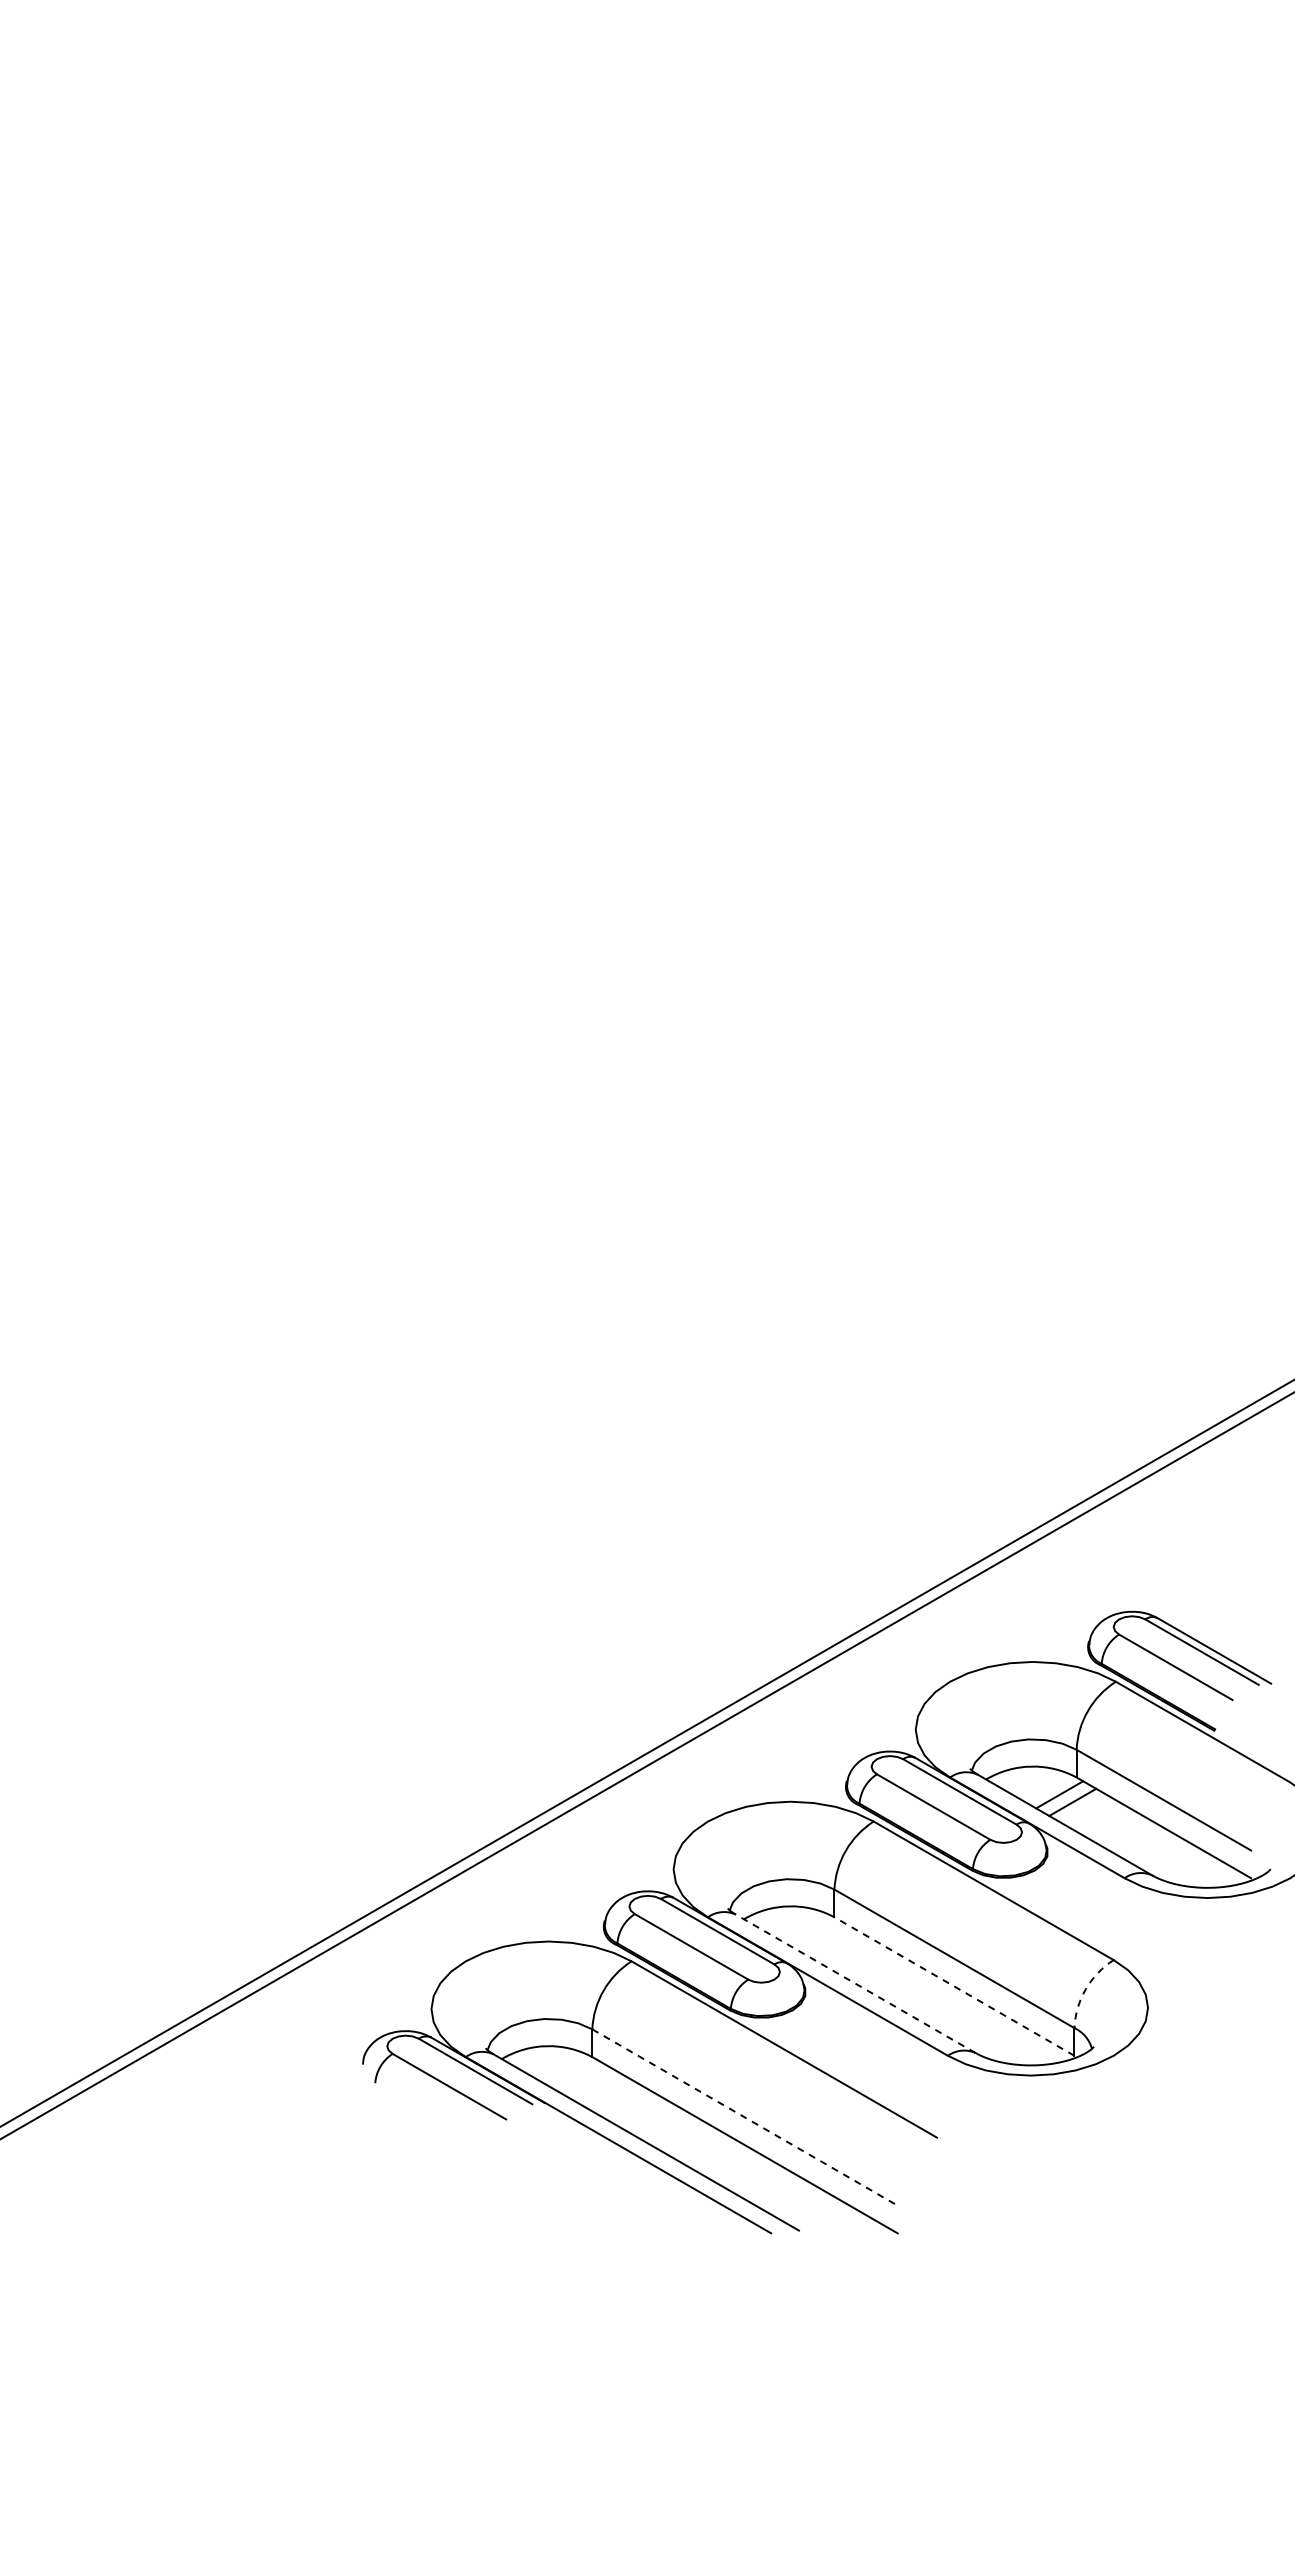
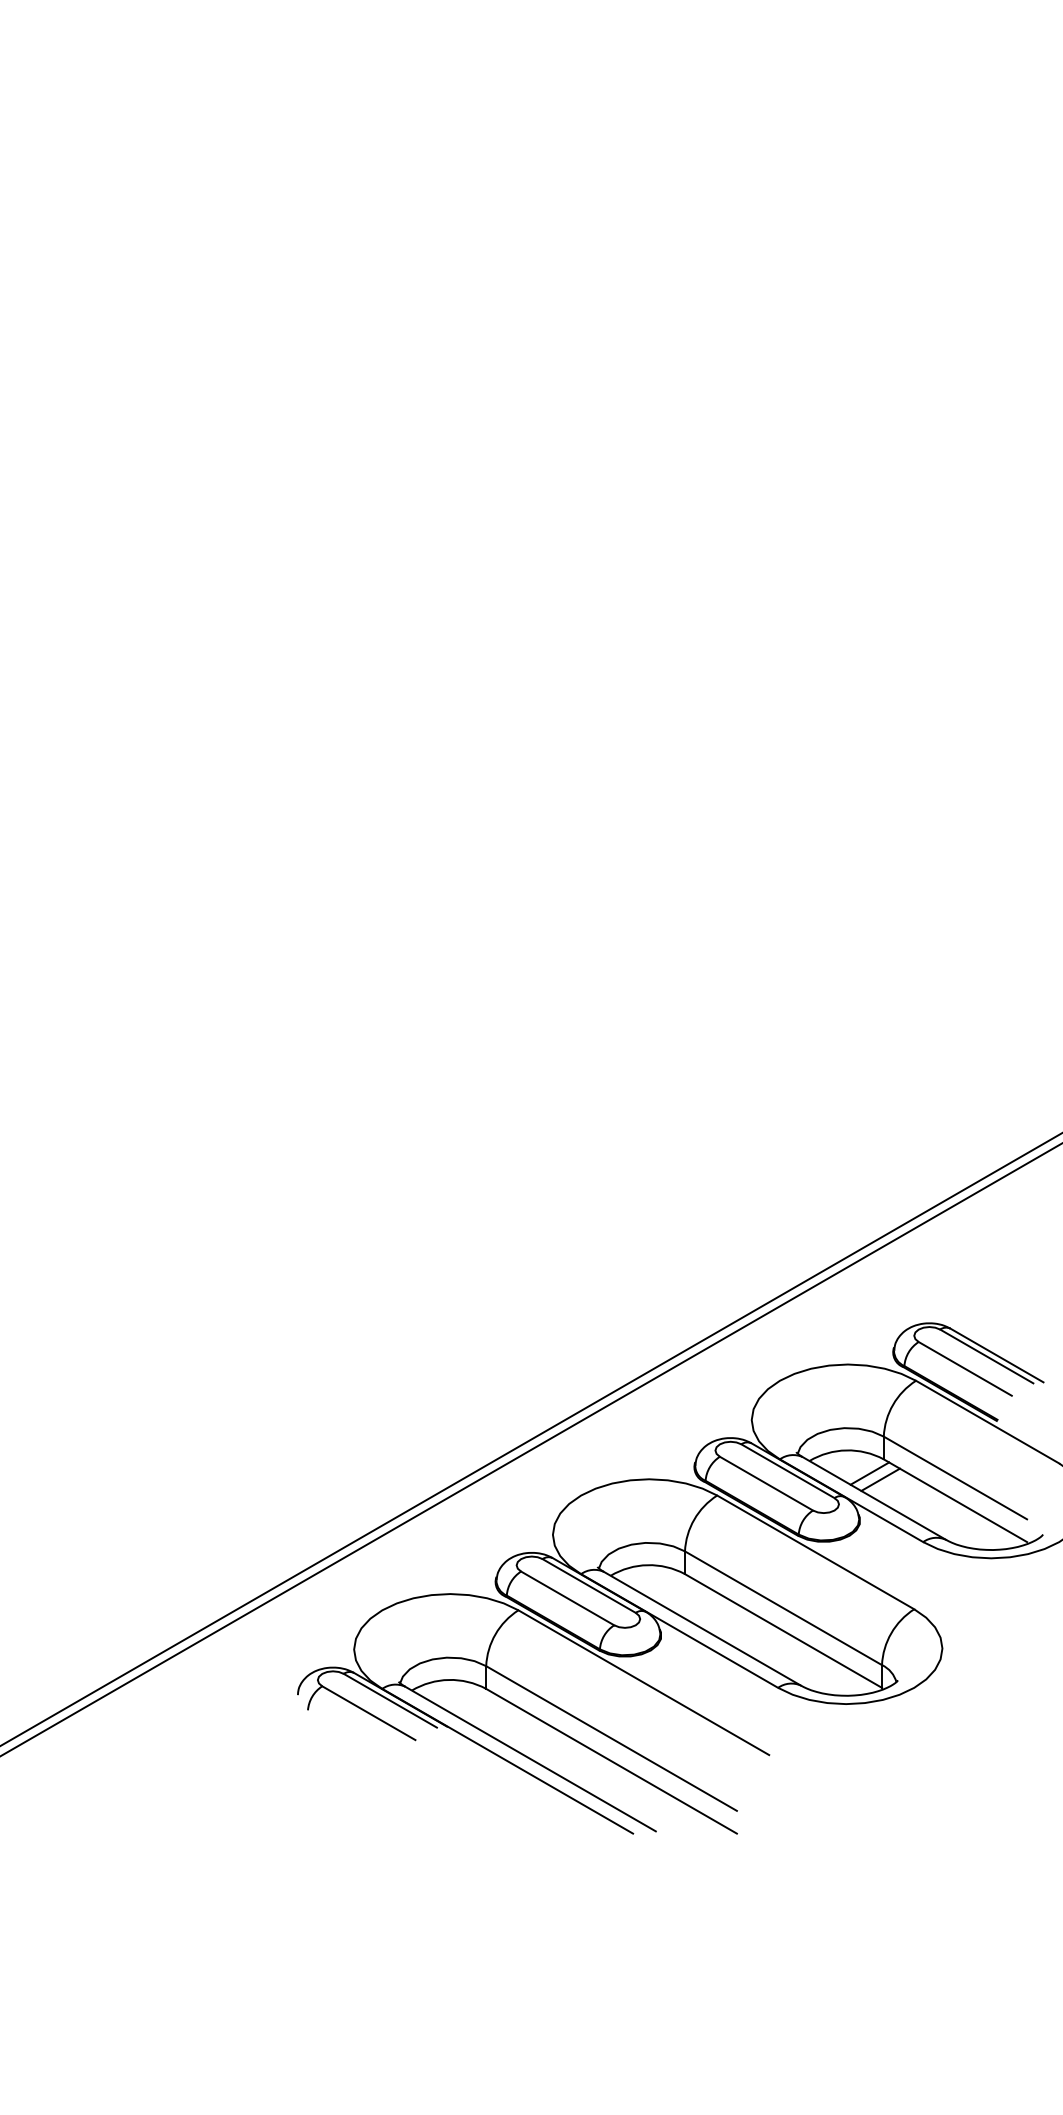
line: (855, 1983) -> (702, 1628), dashed -> solid
line: (954, 1986) -> (783, 1630), dashed -> solid
arc: (1085, 1989) -> (891, 1633), dashed -> solid
line: (745, 2117) -> (611, 1738), dashed -> solid

